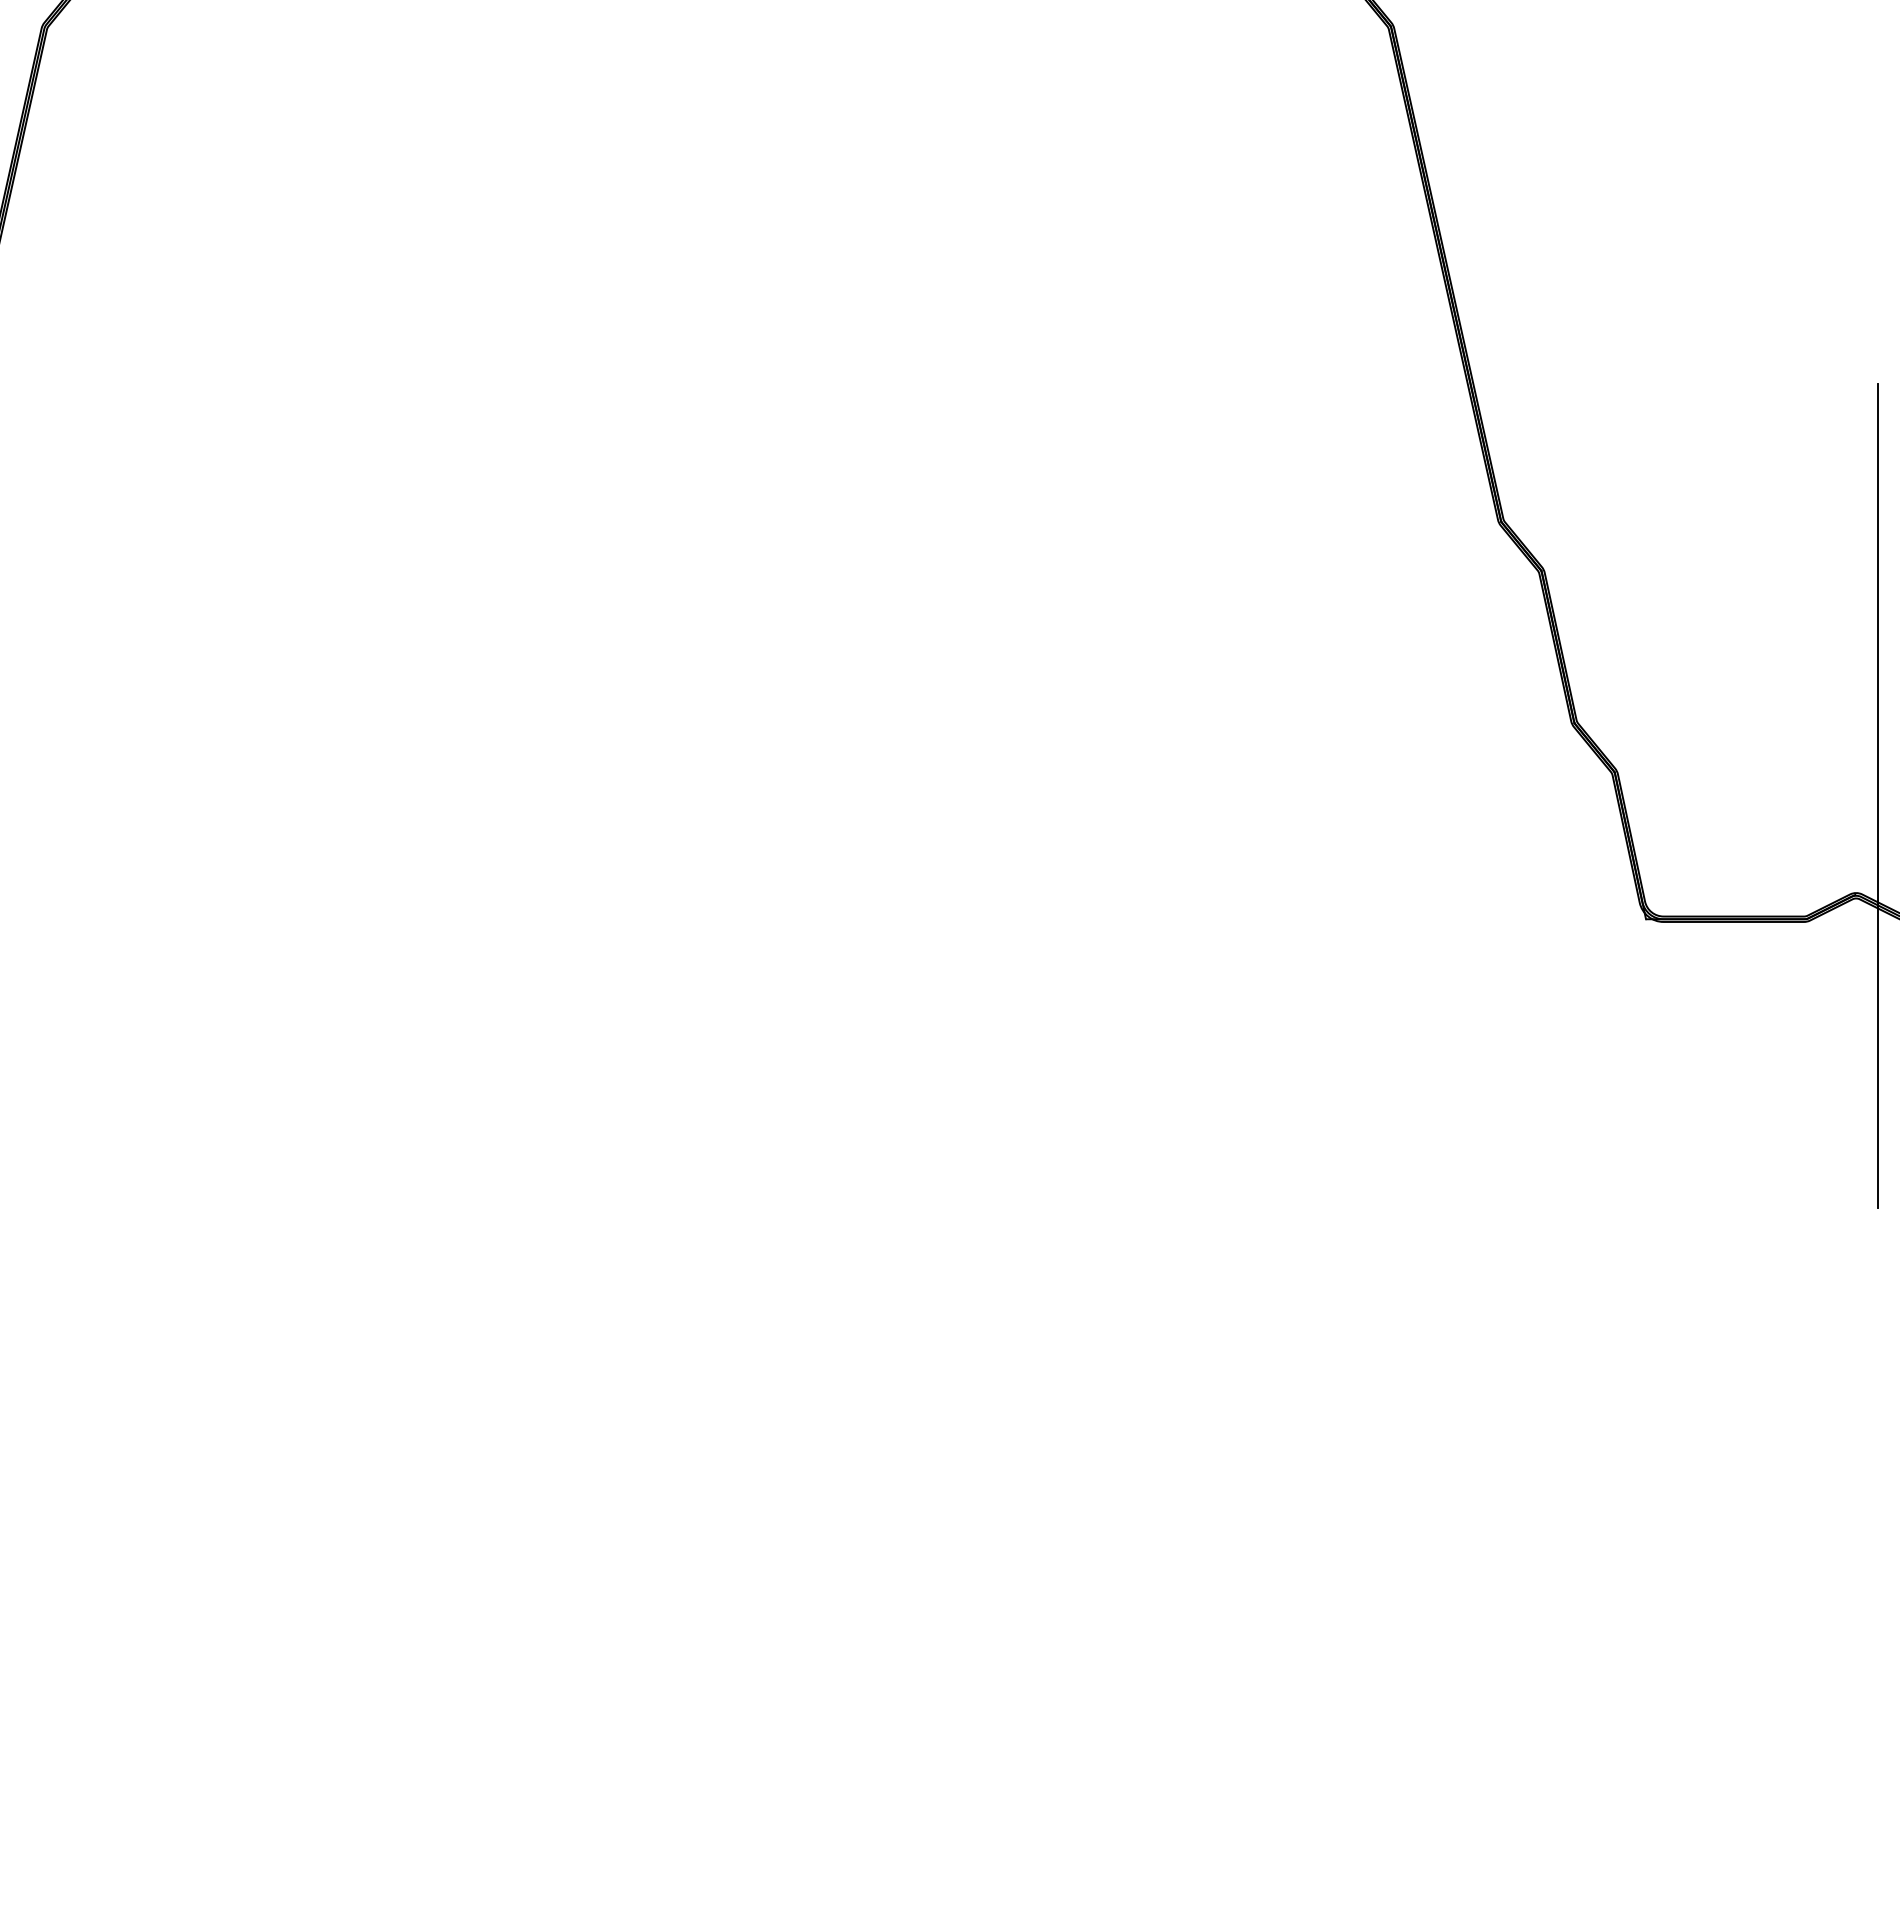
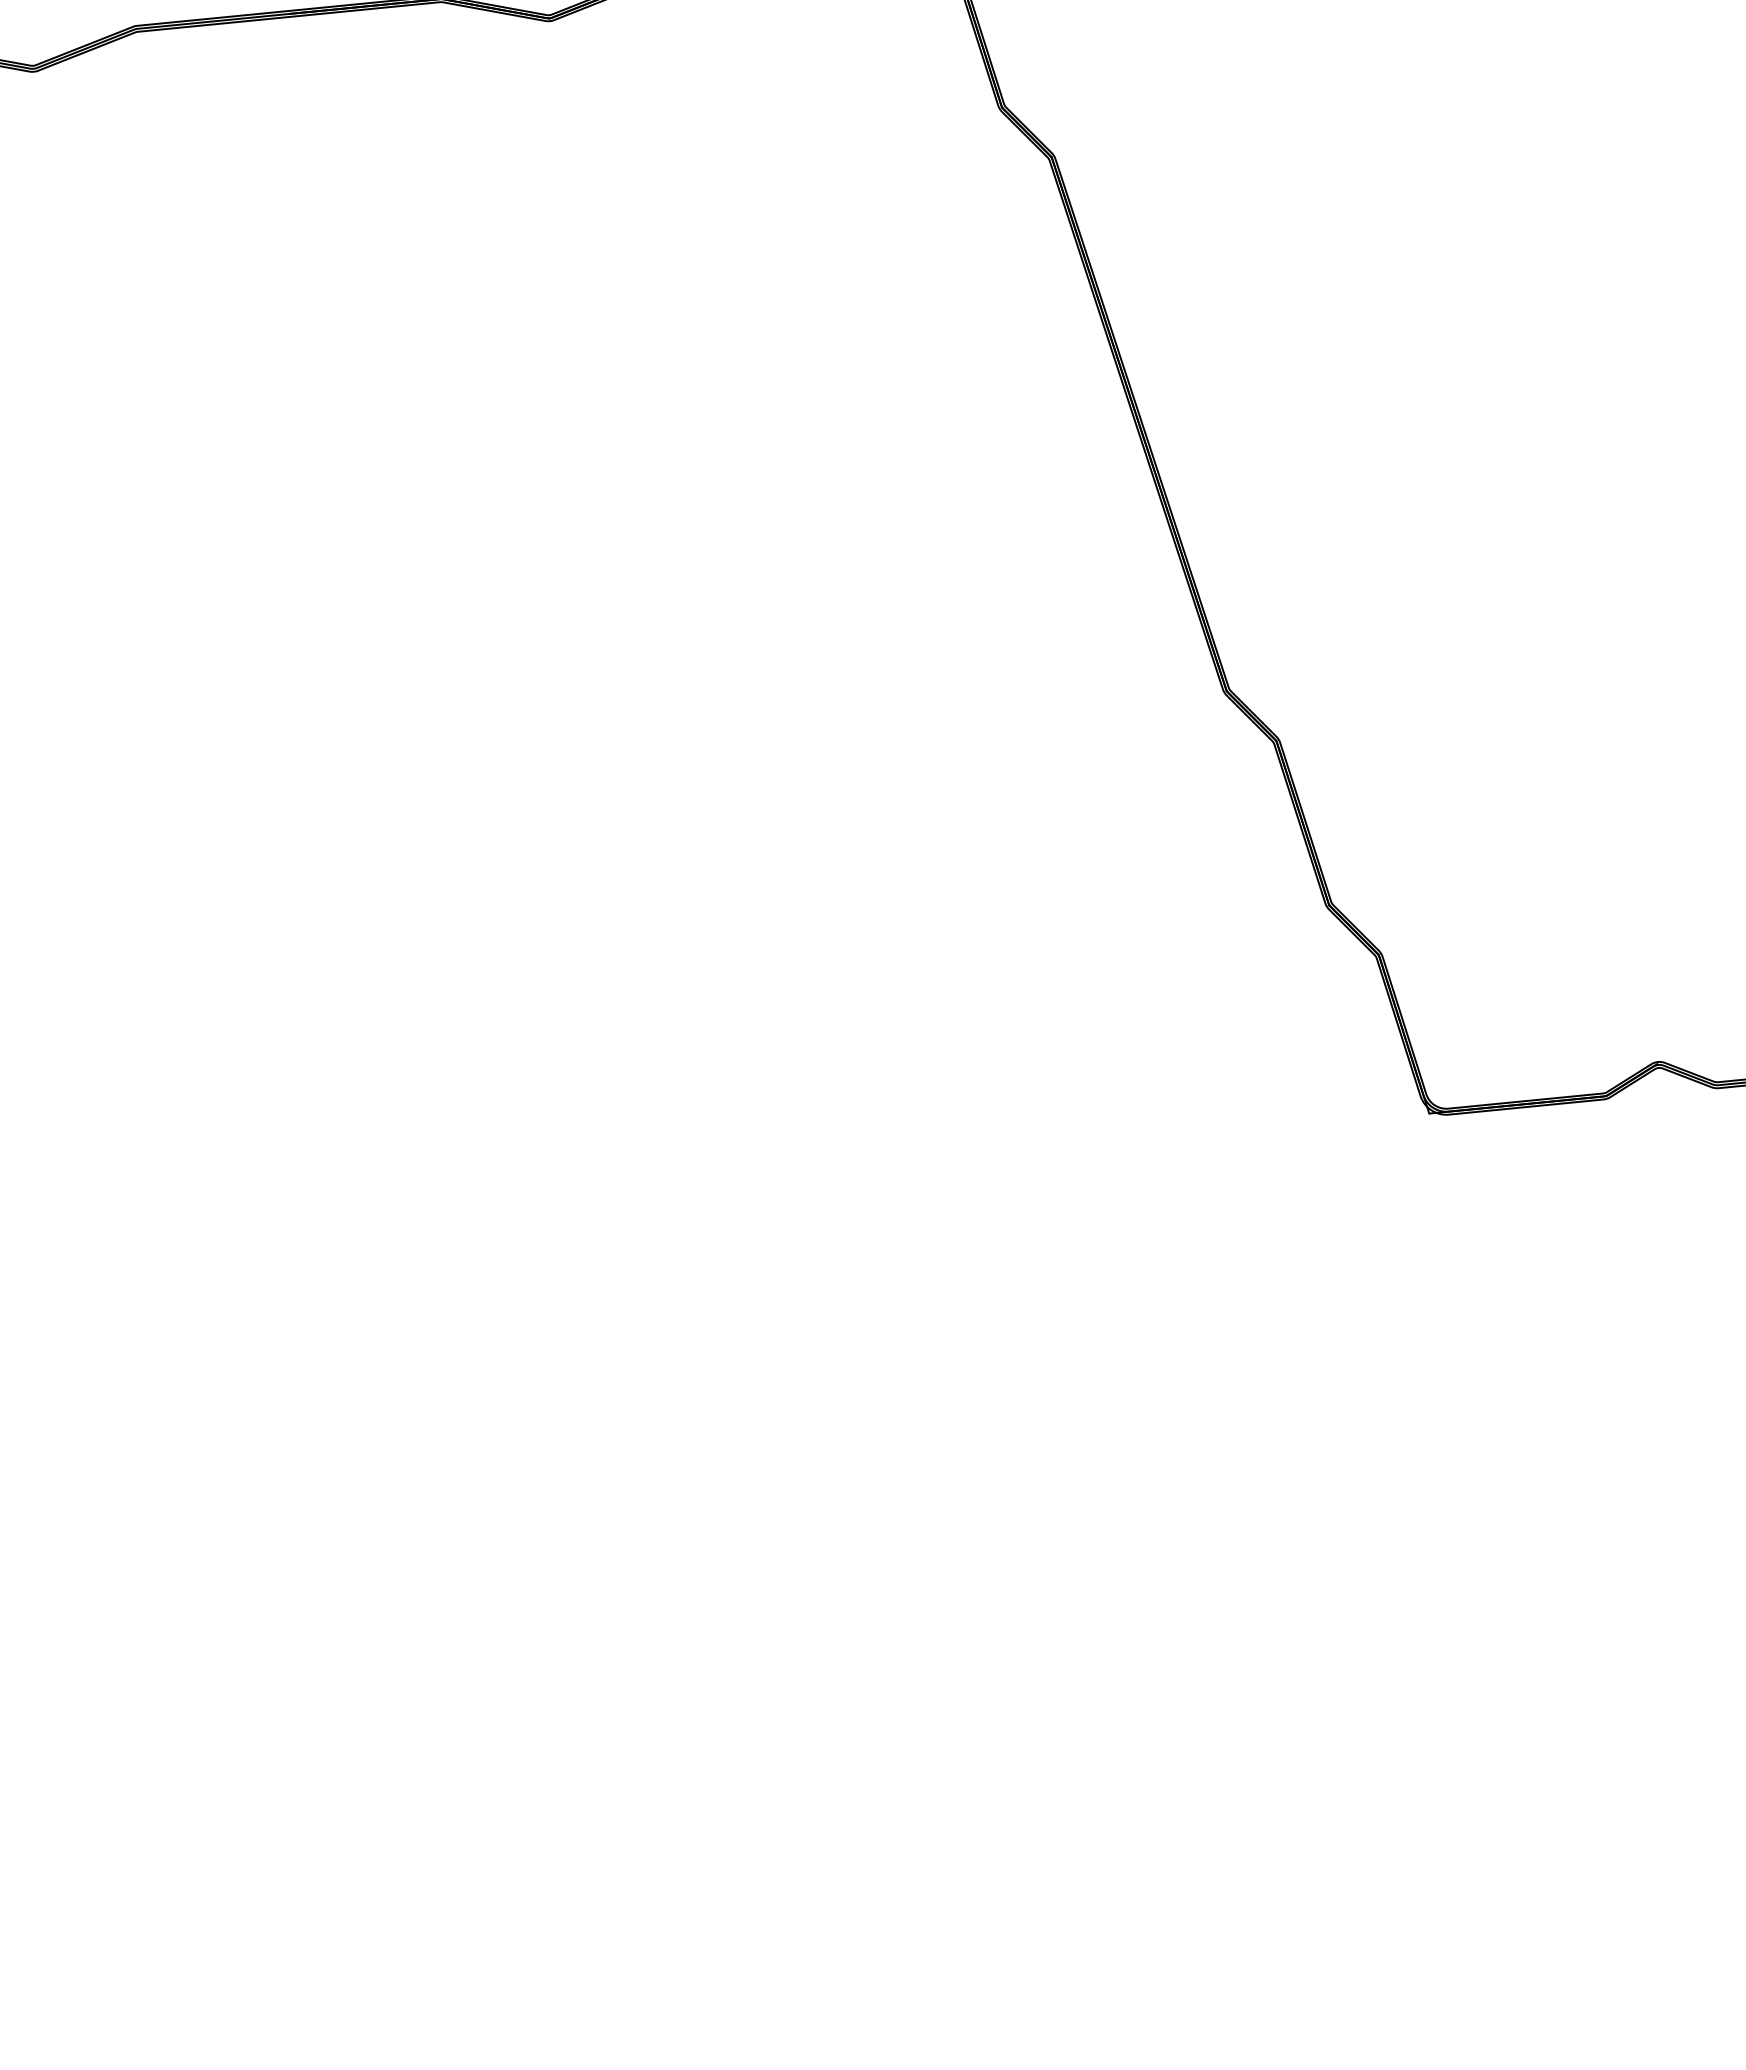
line: (1878, 795) -> (1672, 952), removed

